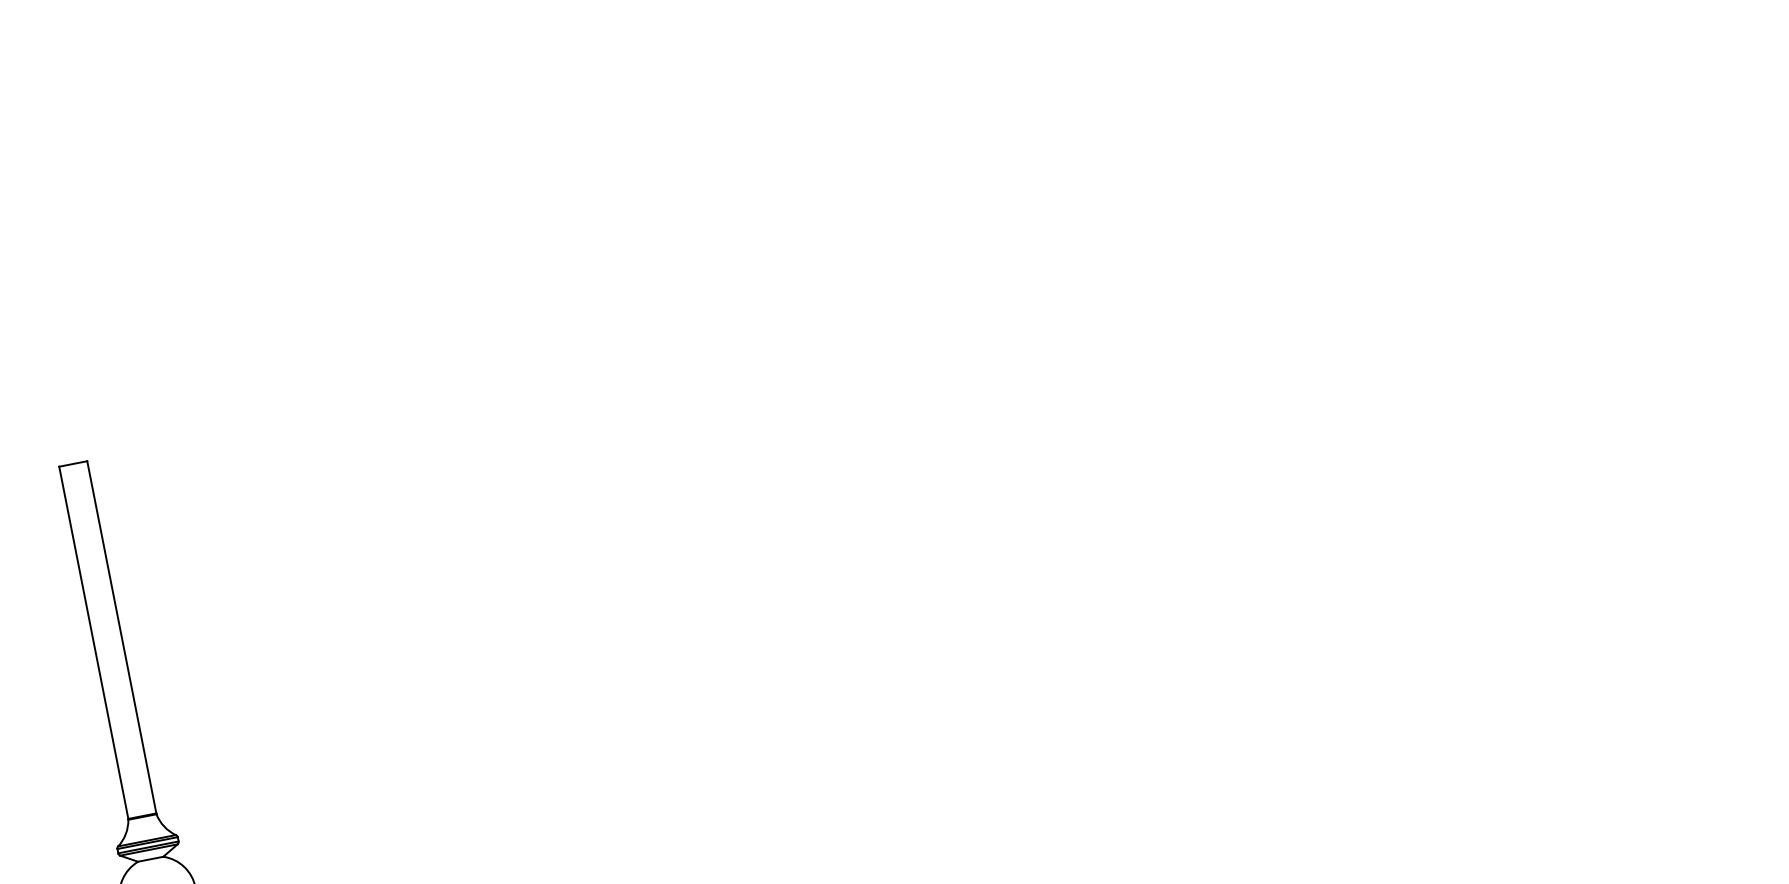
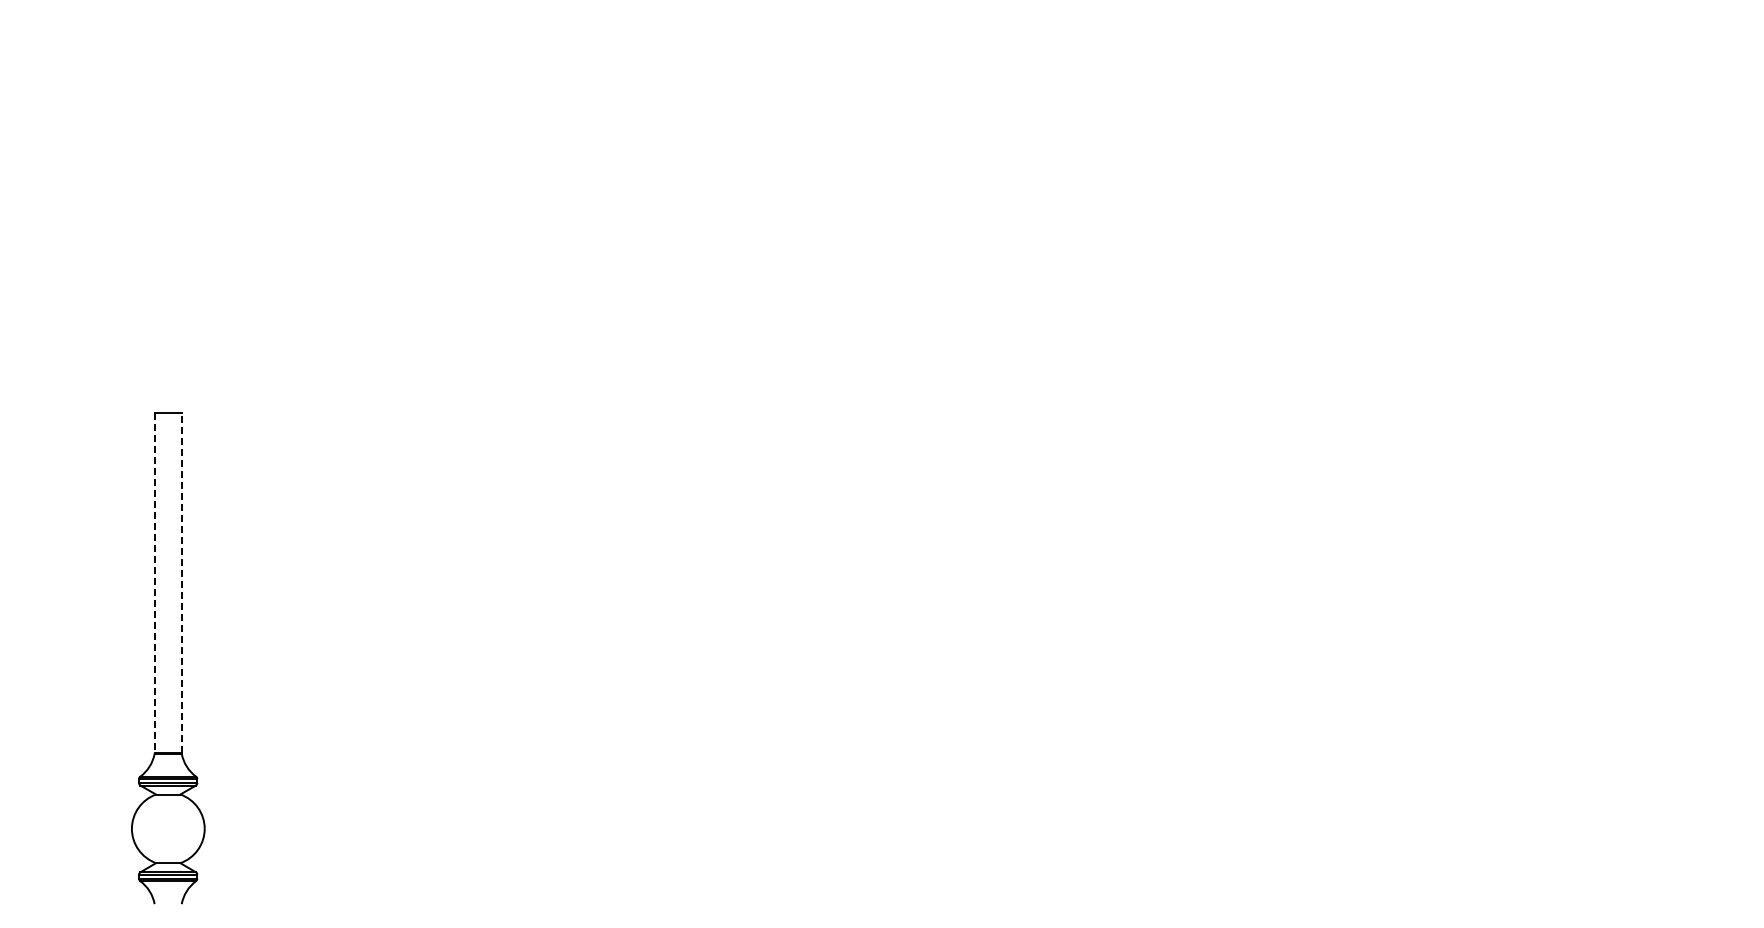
line: (121, 636) -> (181, 582), solid -> dashed
line: (93, 643) -> (154, 583), solid -> dashed

